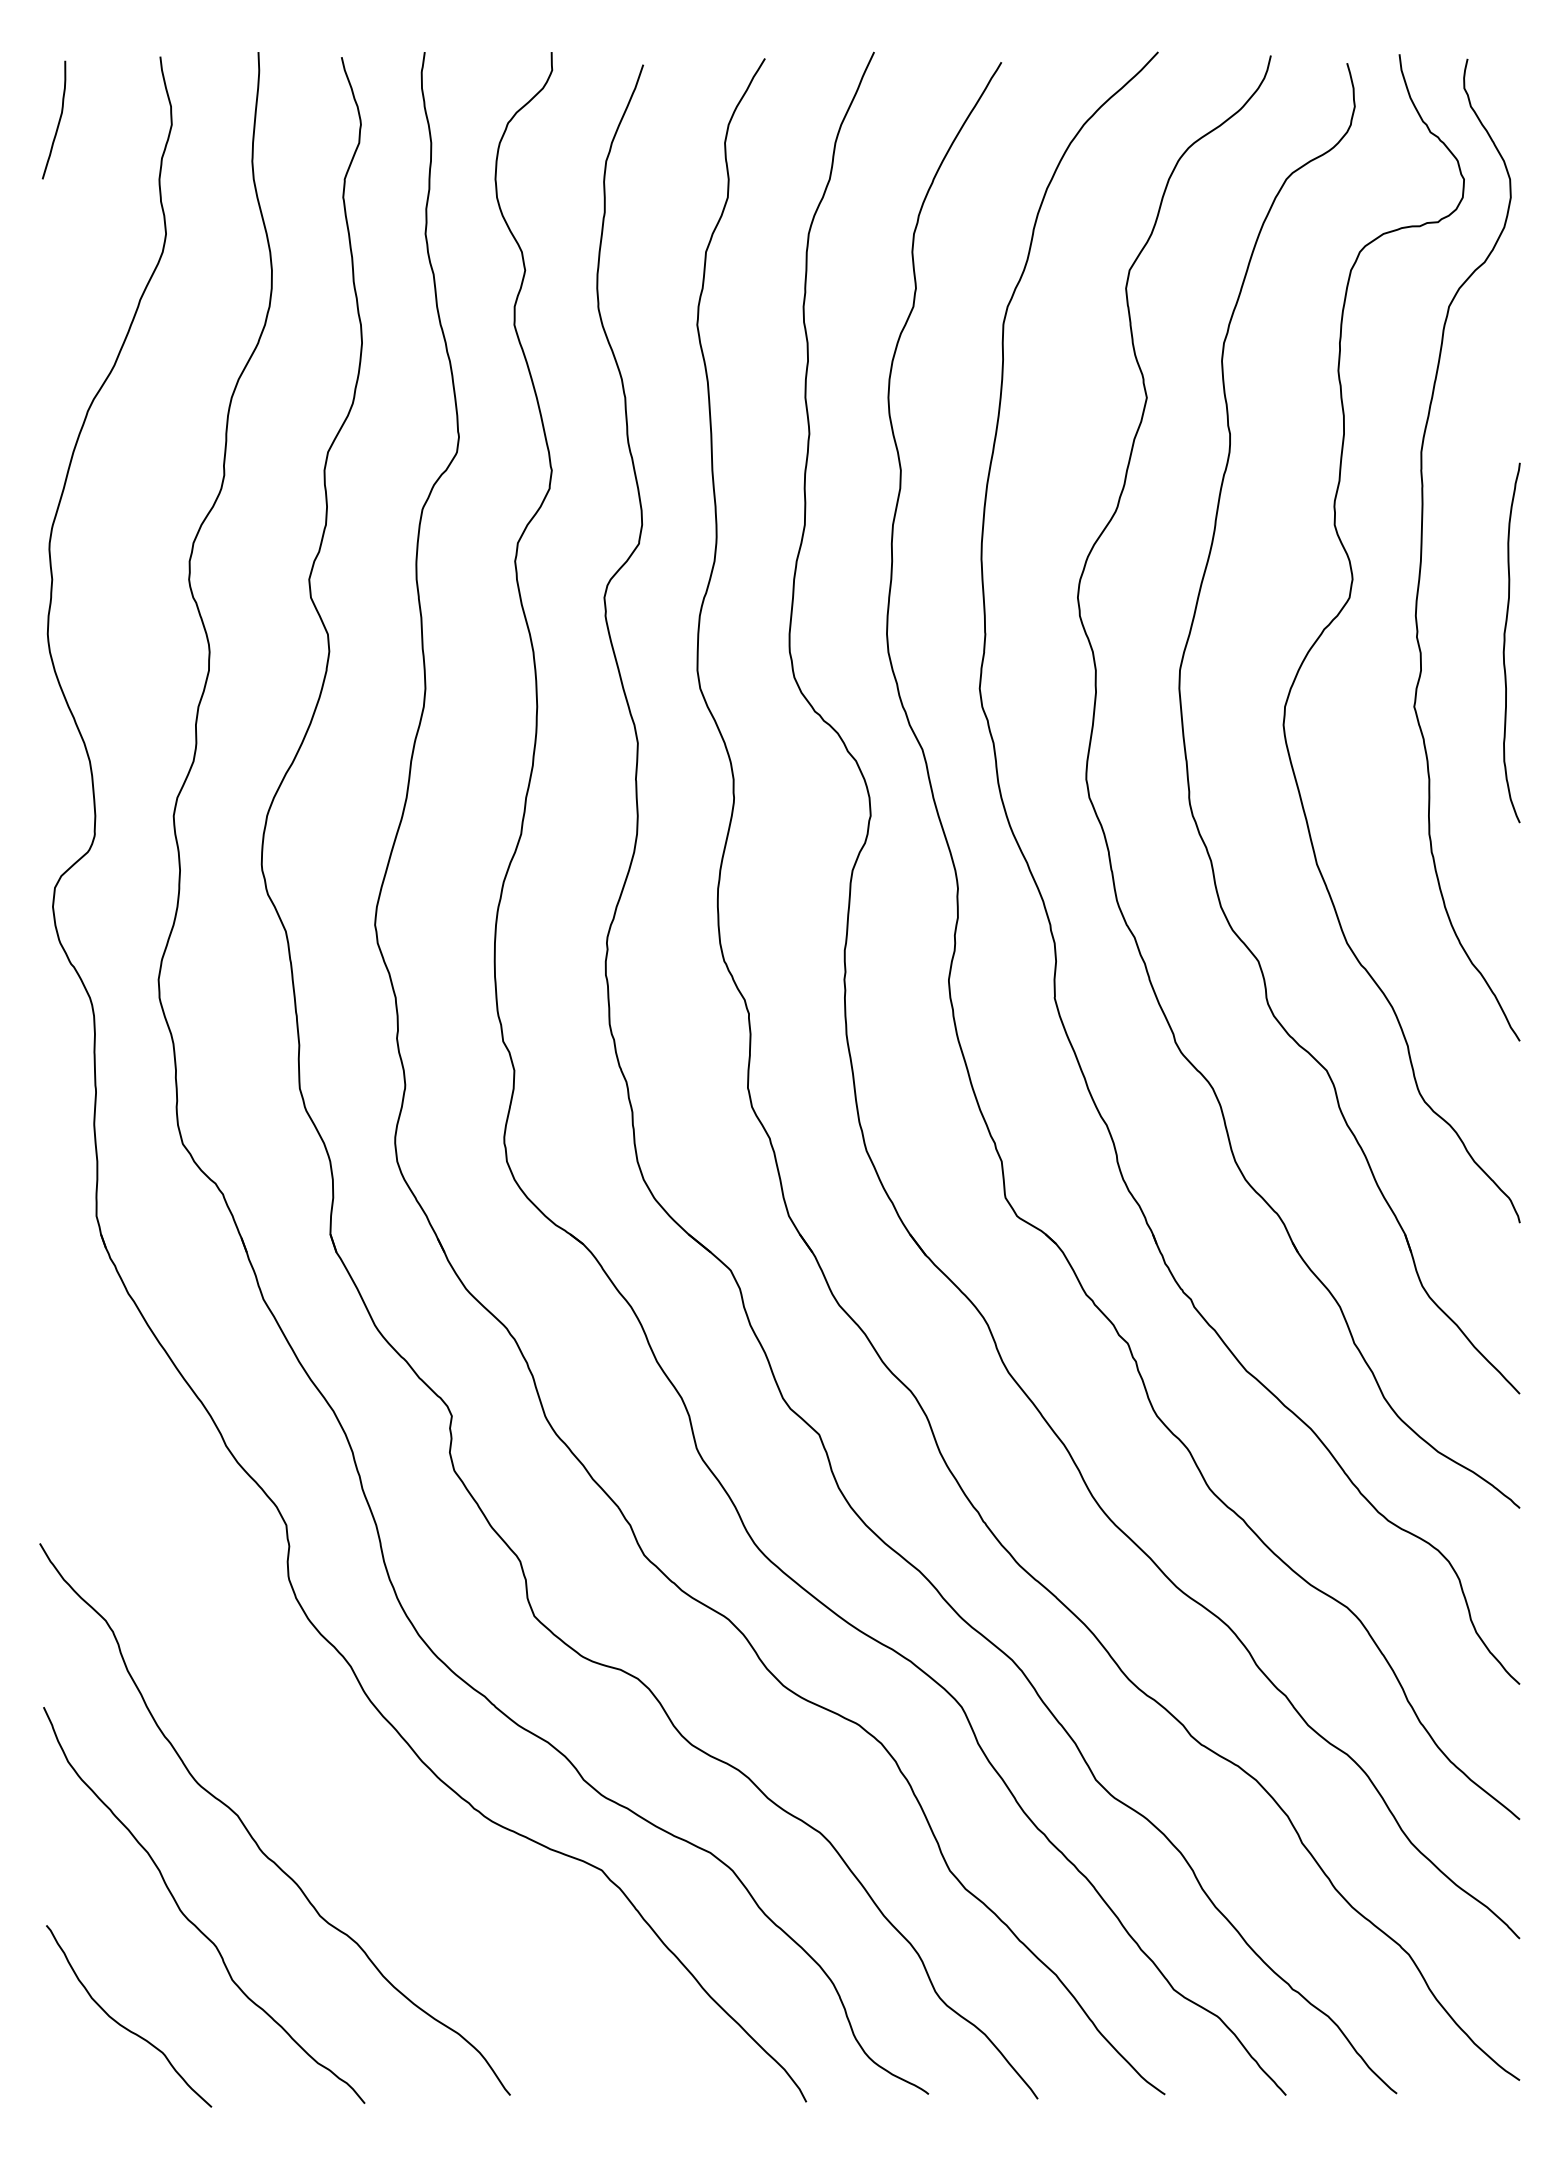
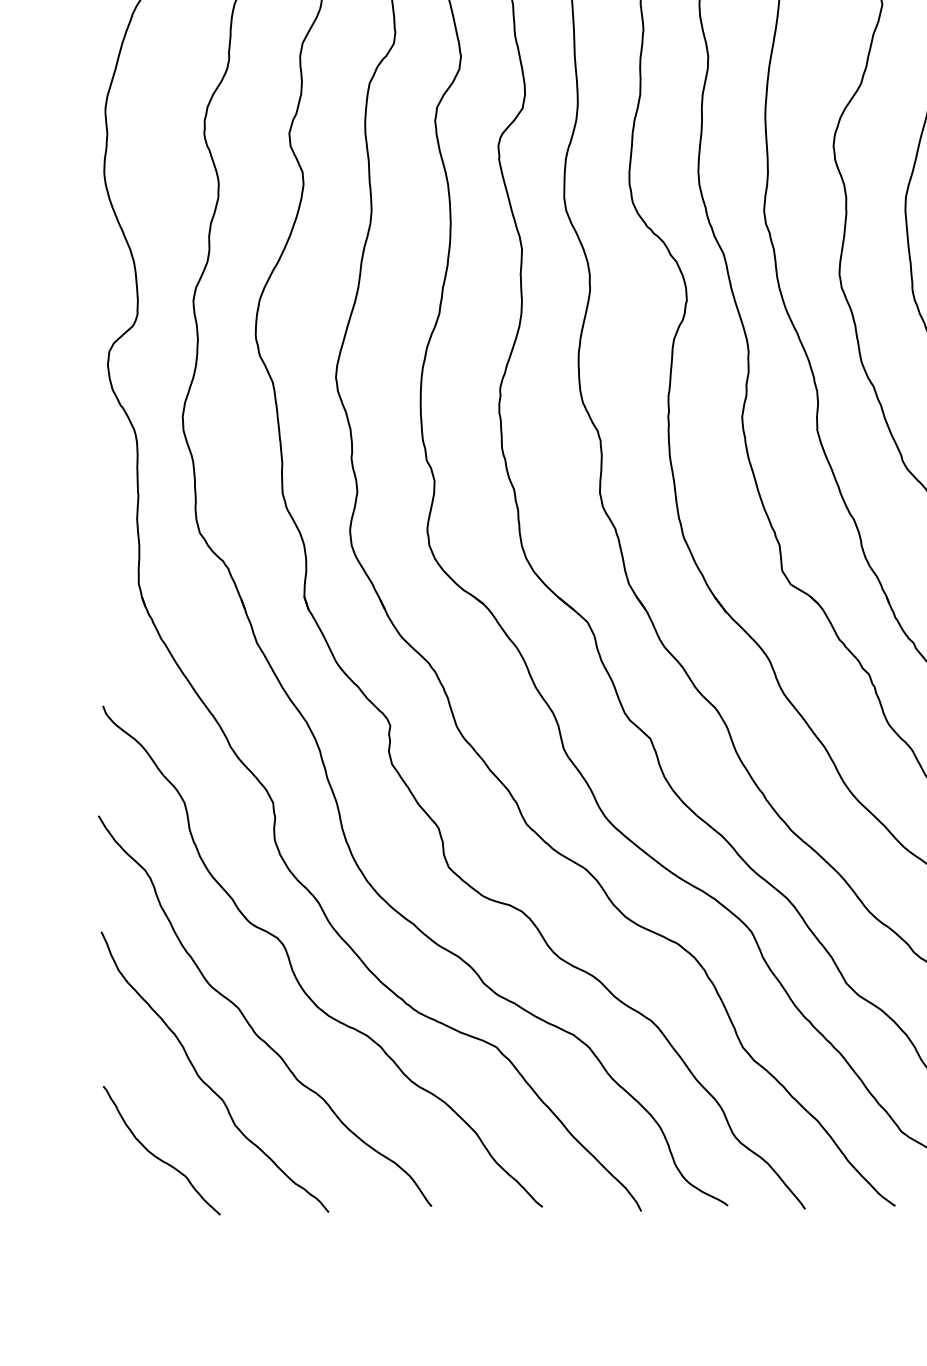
curve: (313, 1757) -> (292, 967), added

